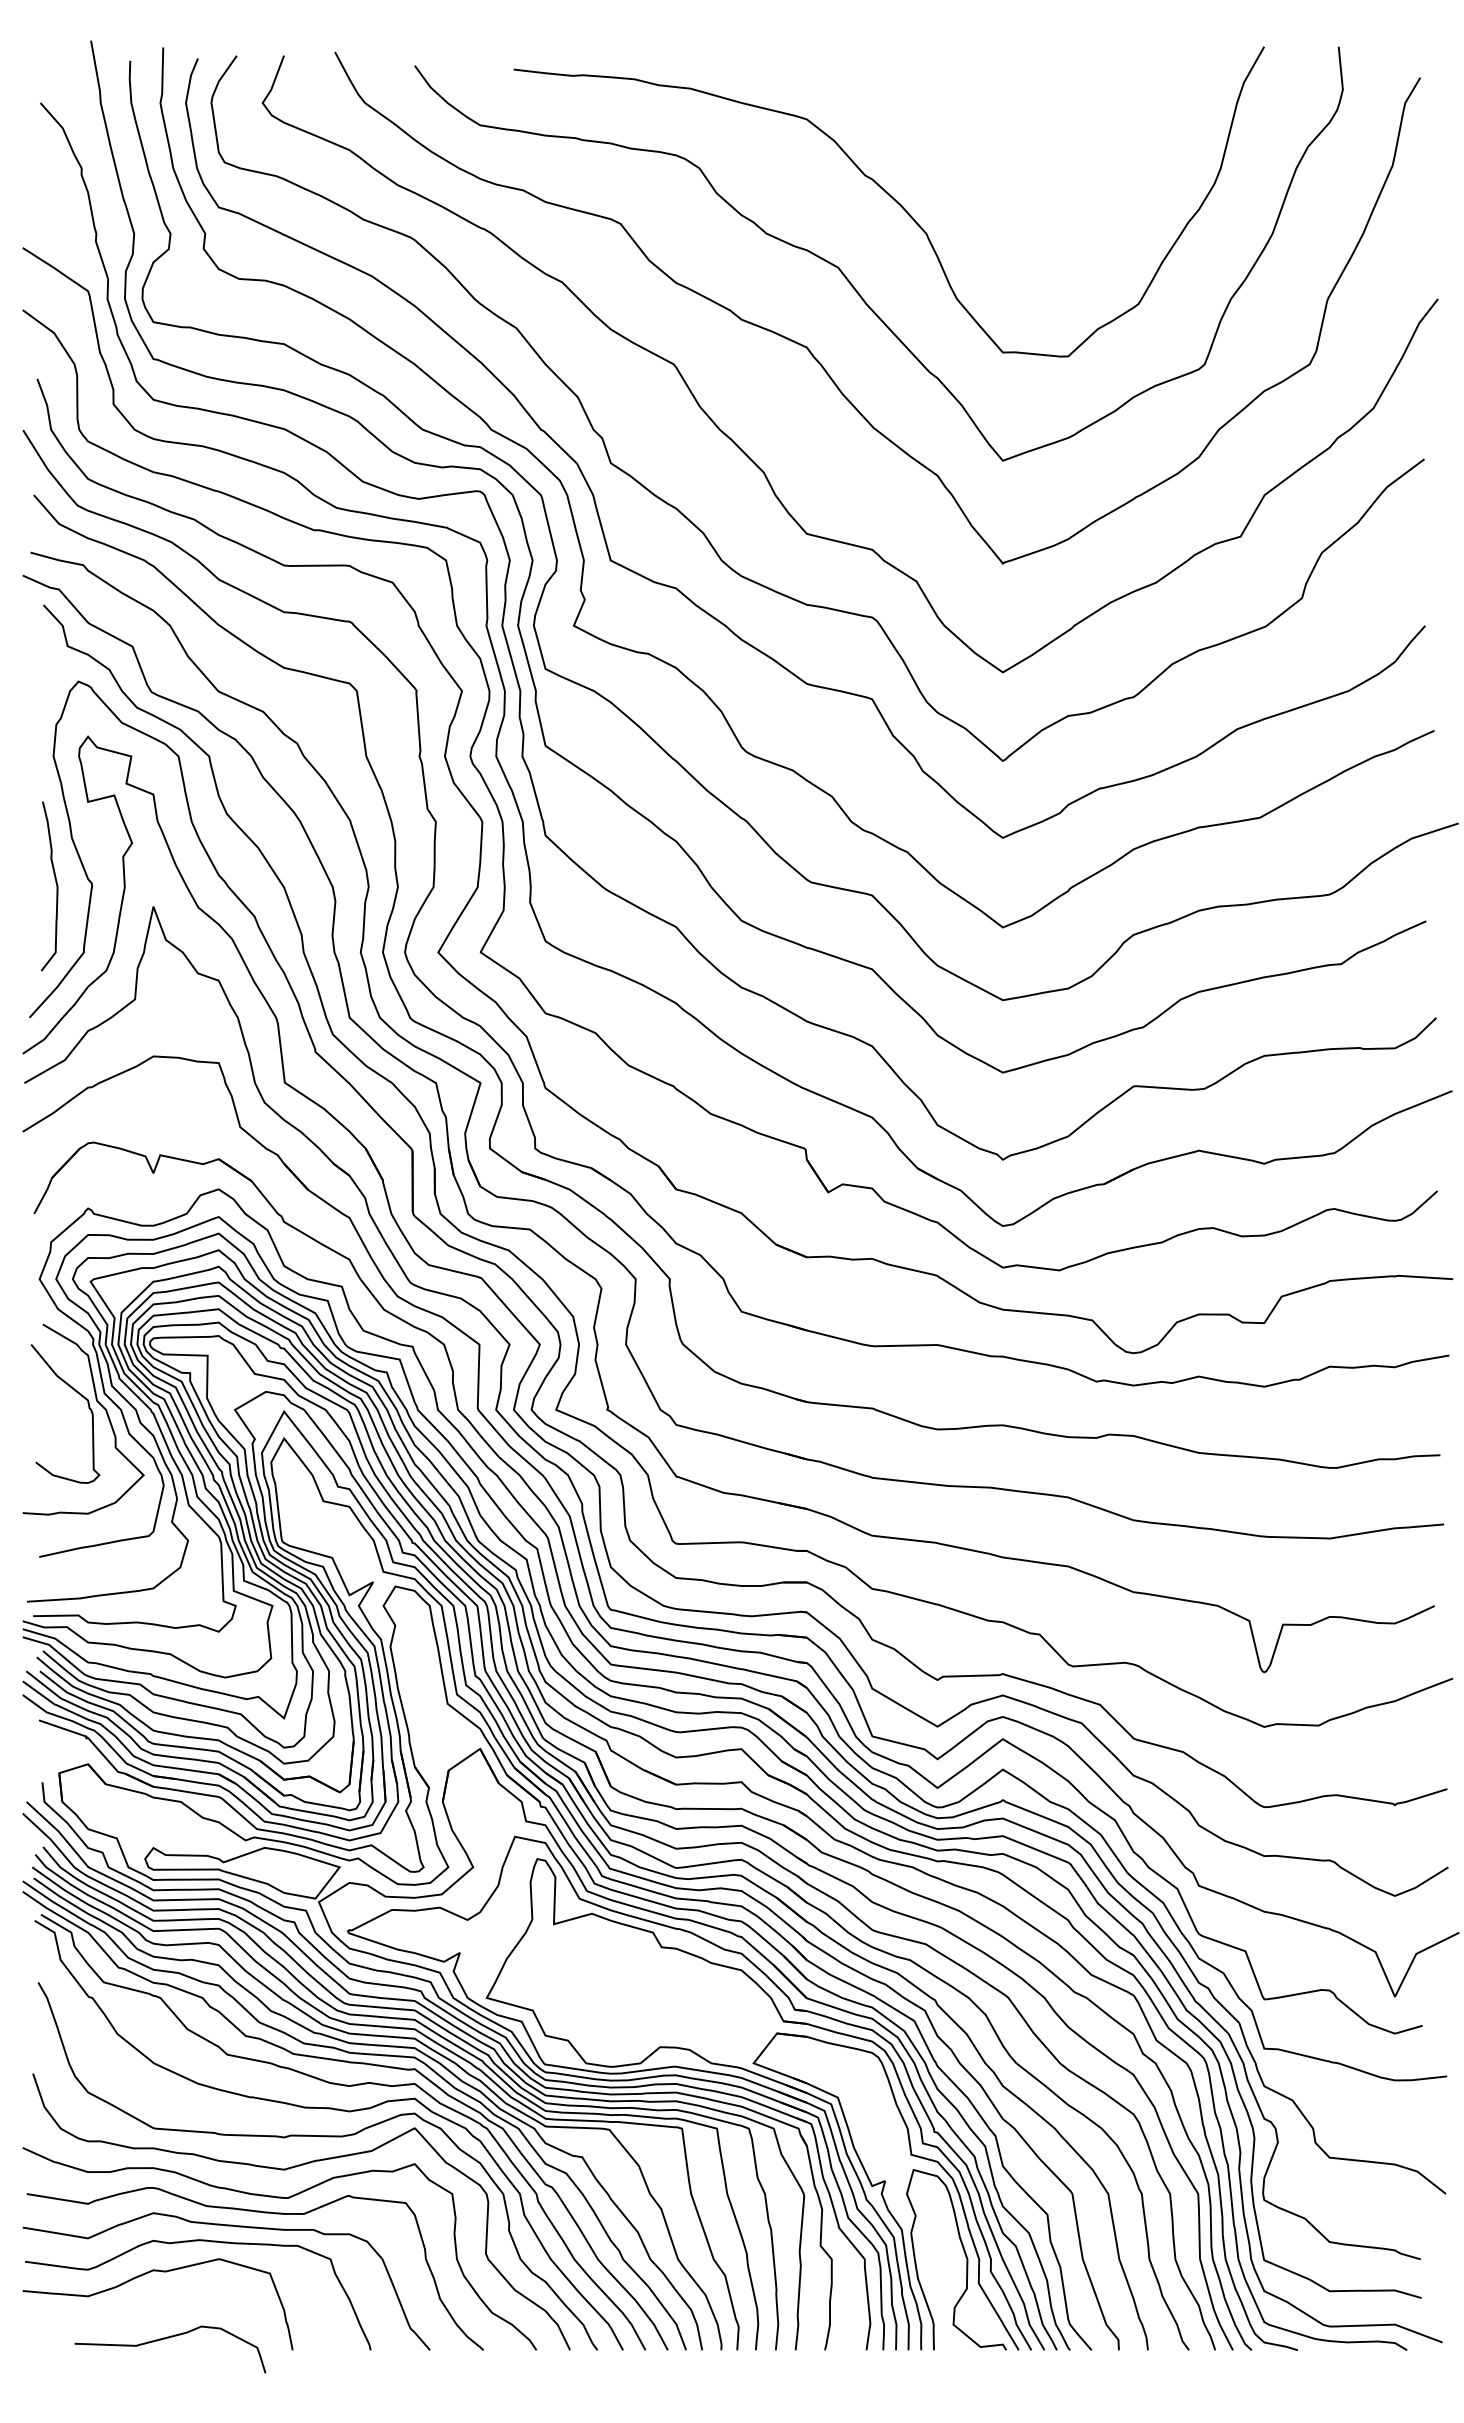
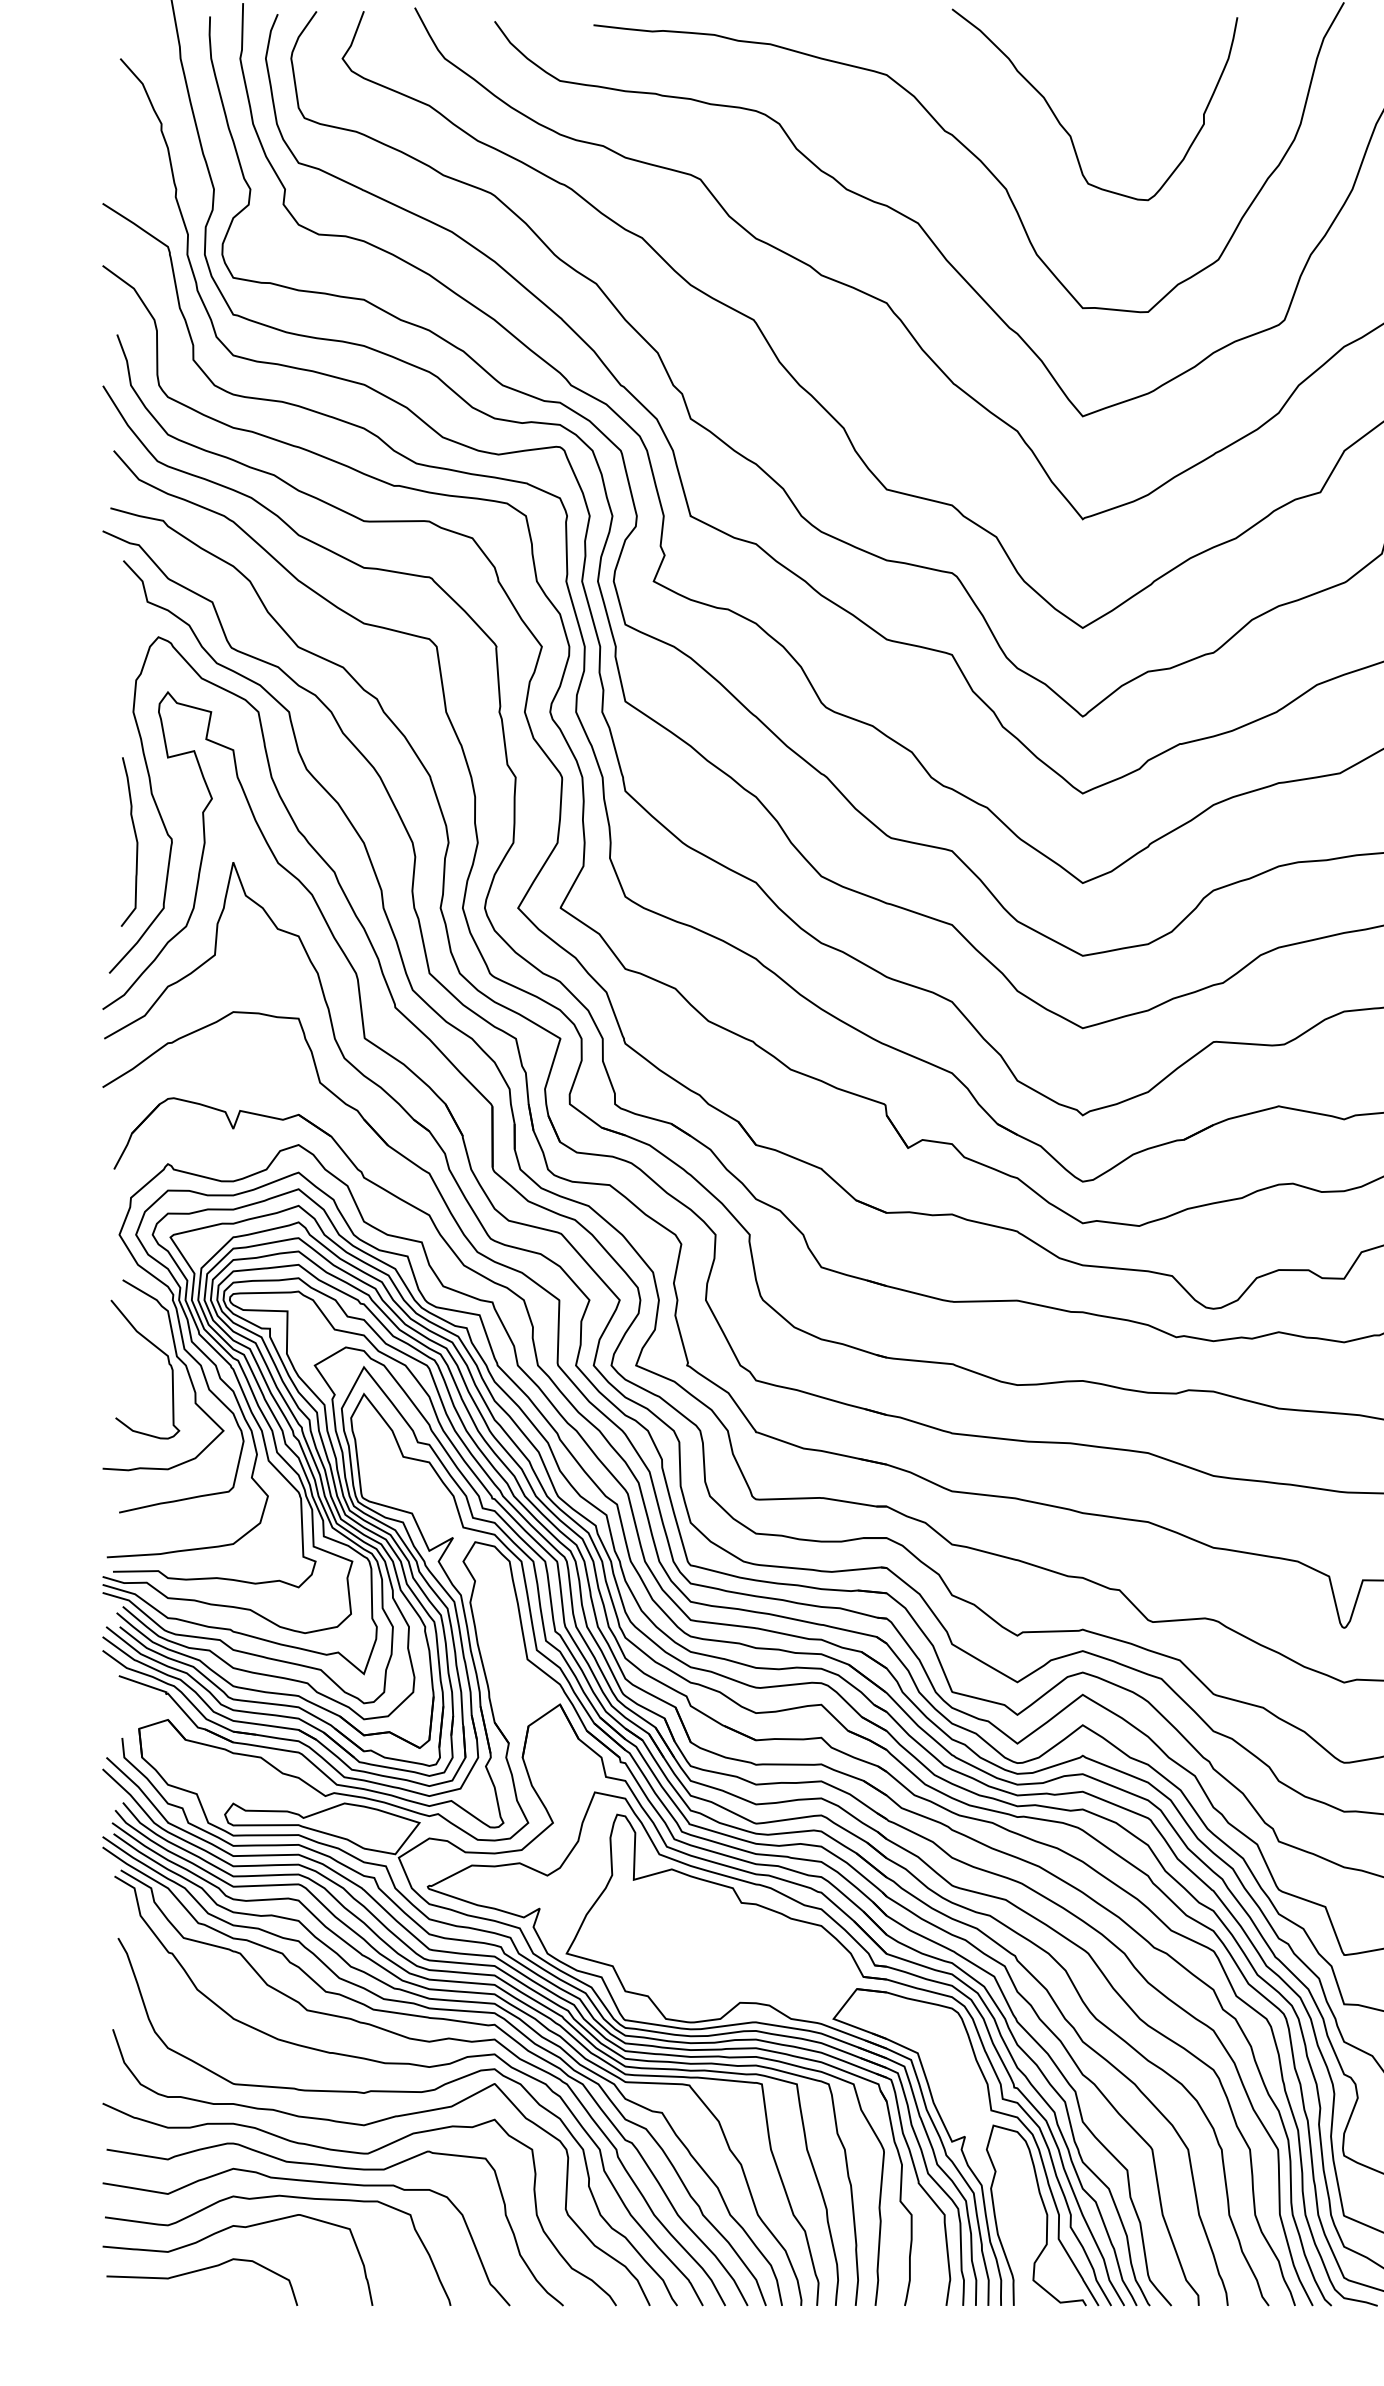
curve: (984, 171) -> (1064, 127), added
curve: (169, 2338) -> (201, 2271), moved

